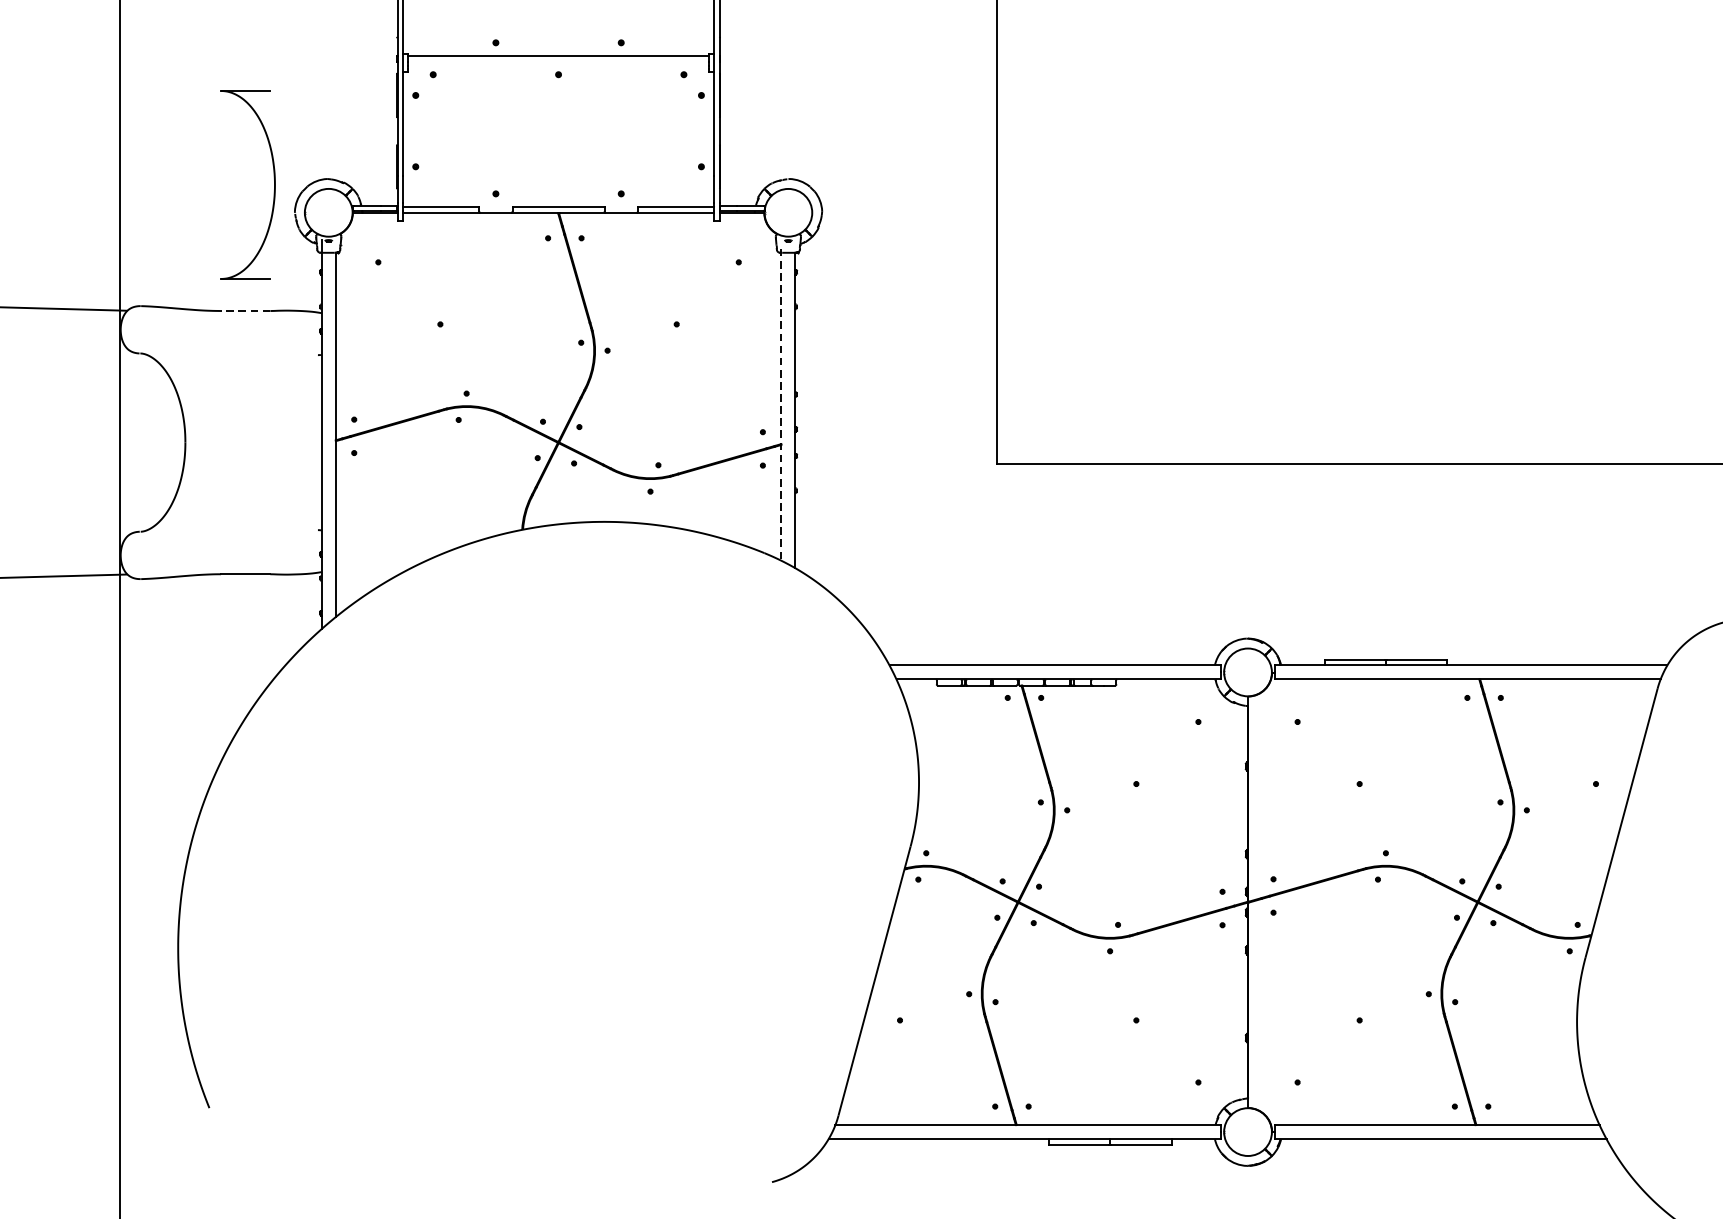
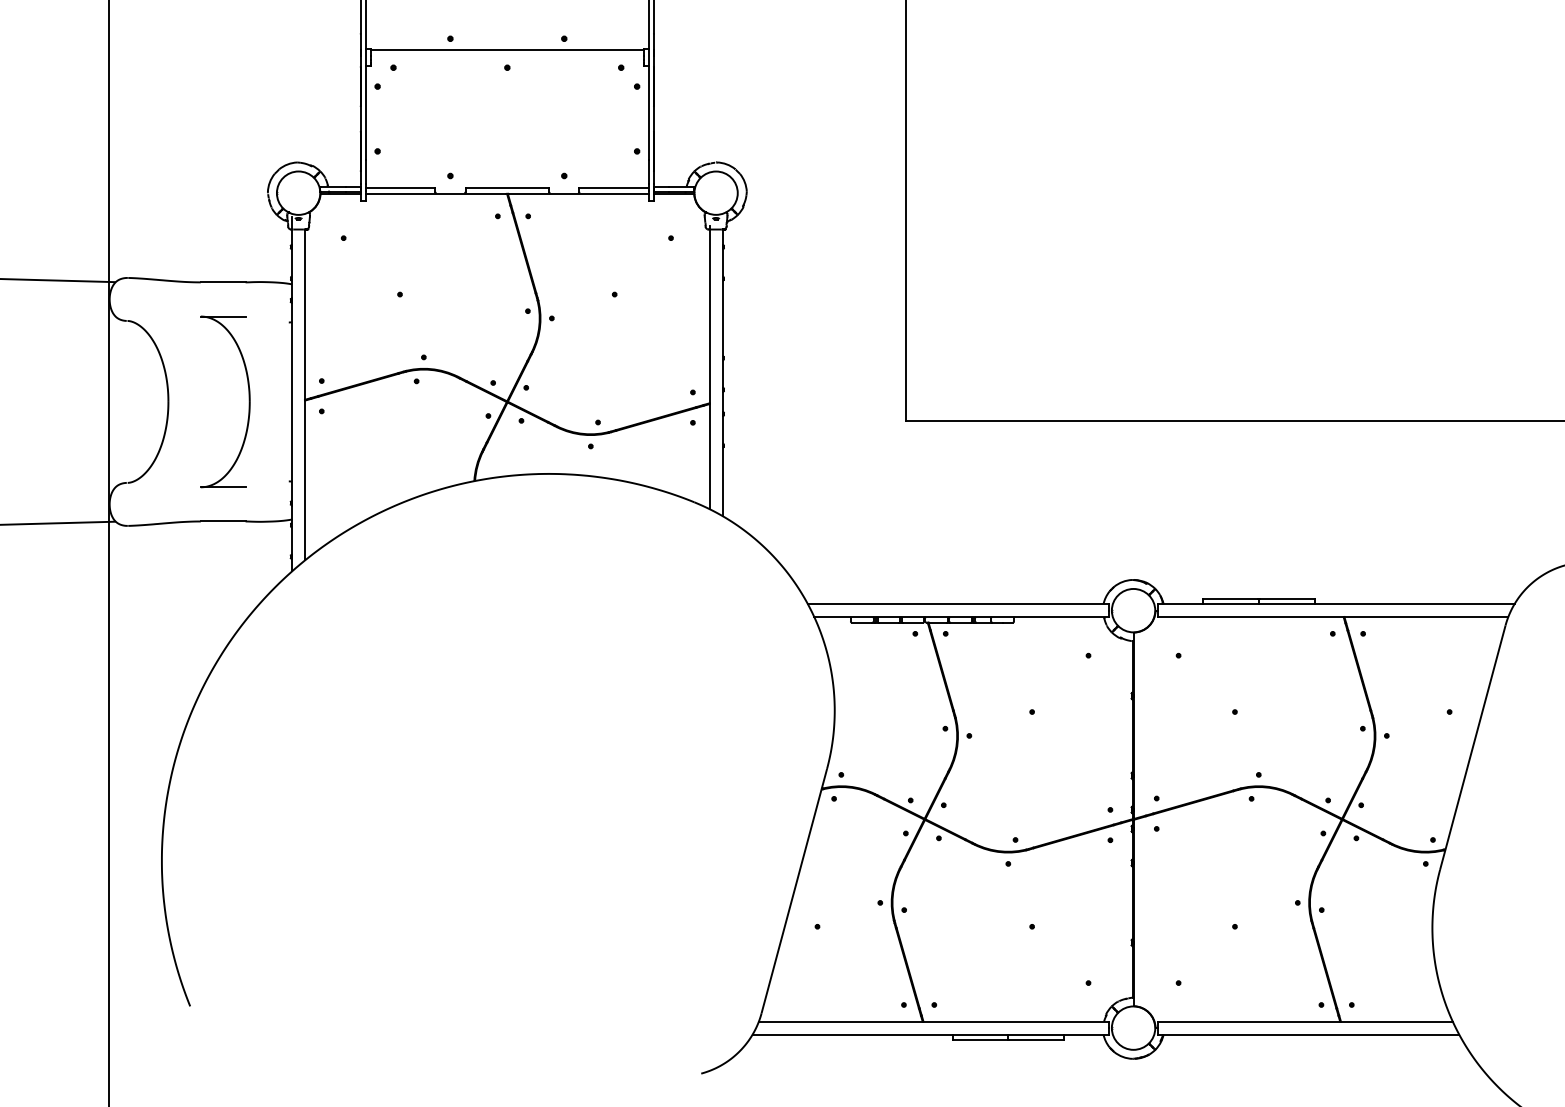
part: (273, 184) -> (248, 401), moved
line: (244, 311) -> (222, 282), dashed -> solid
line: (781, 404) -> (709, 367), dashed -> solid

